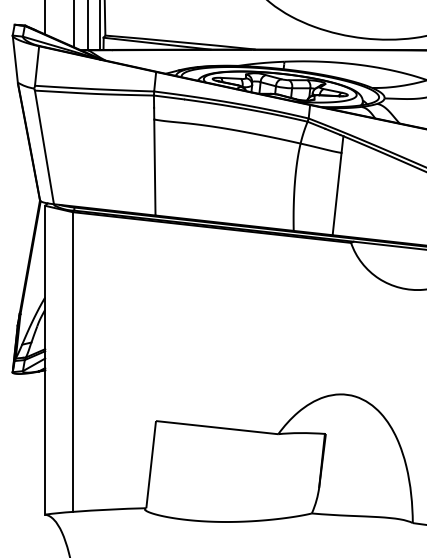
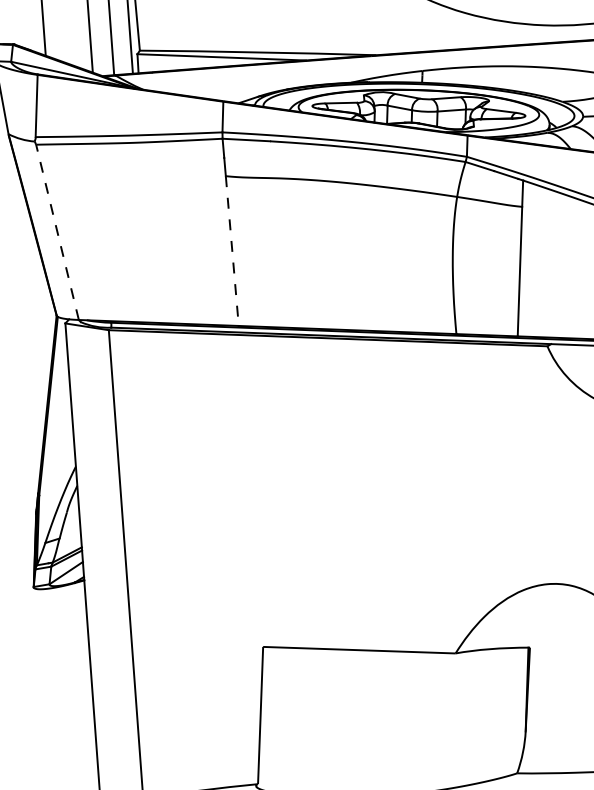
line: (44, 147) -> (57, 232), solid -> dashed
line: (154, 167) -> (231, 251), solid -> dashed

